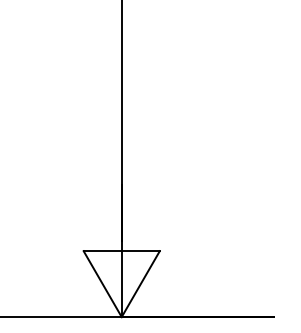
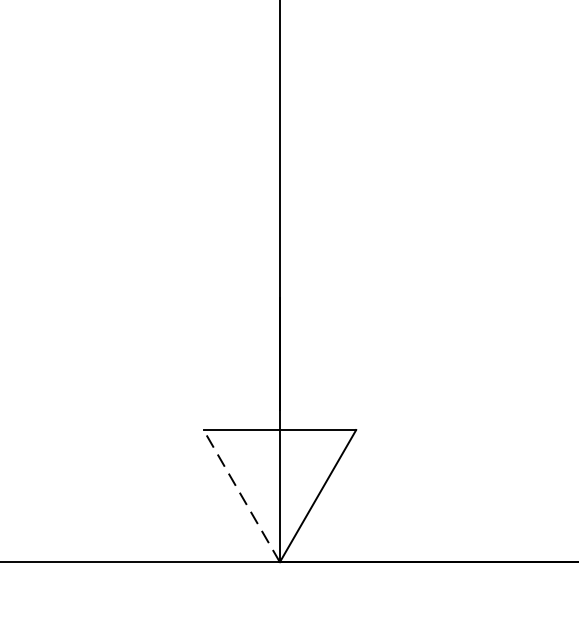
line: (102, 283) -> (241, 494), solid -> dashed

